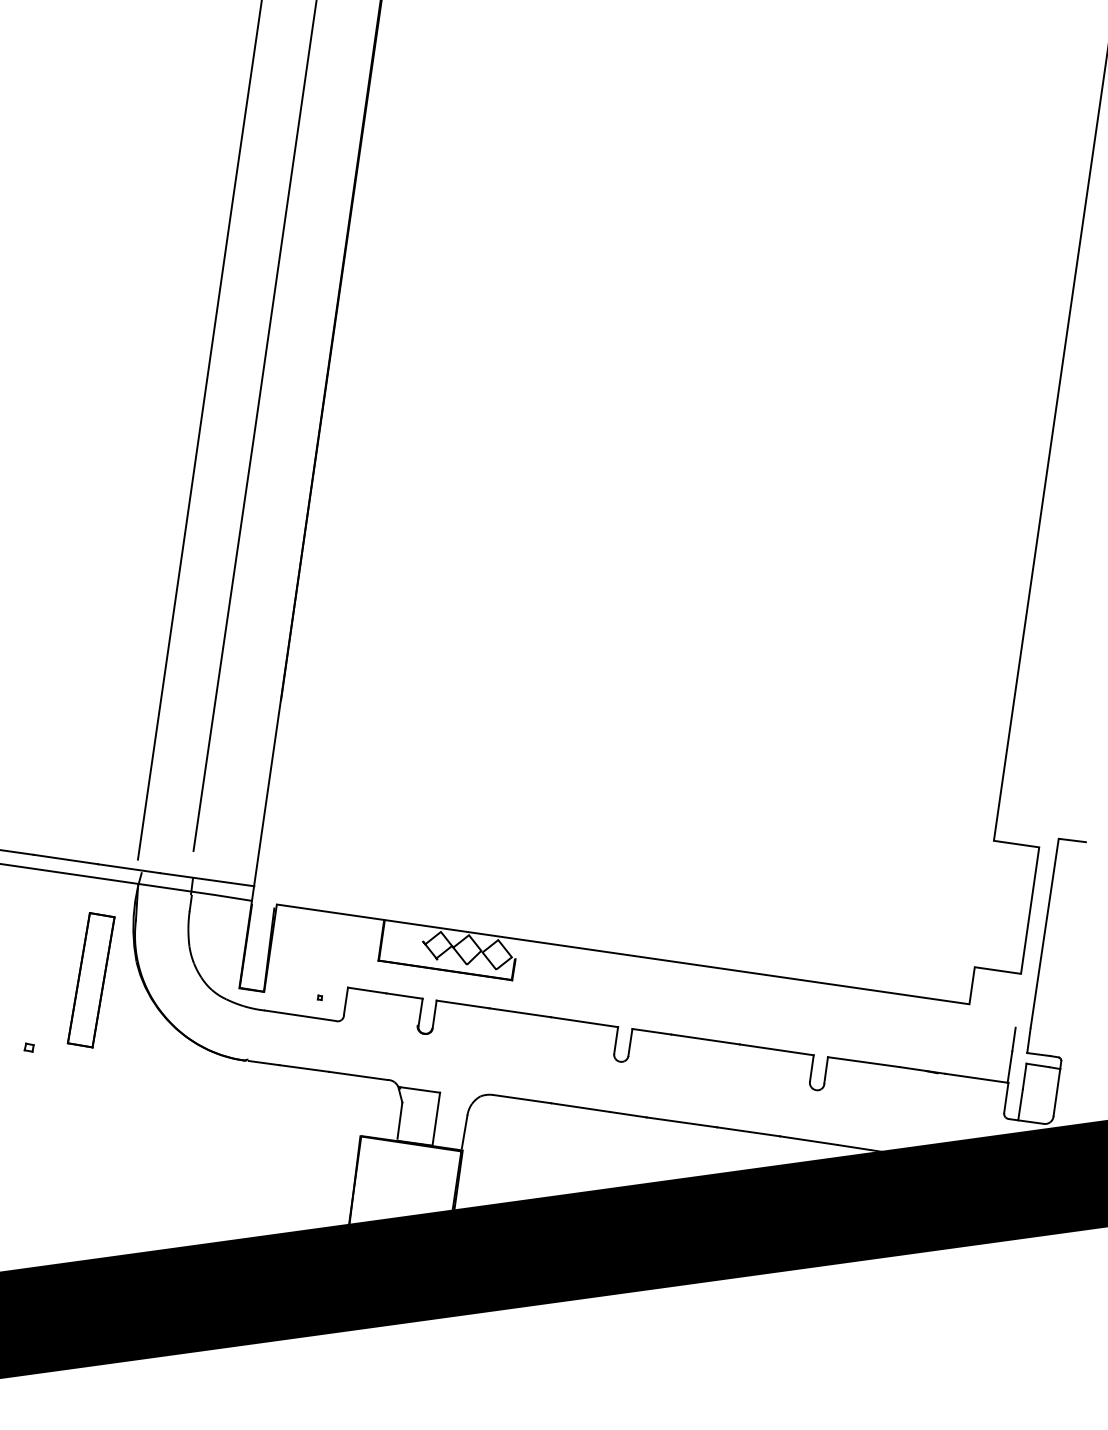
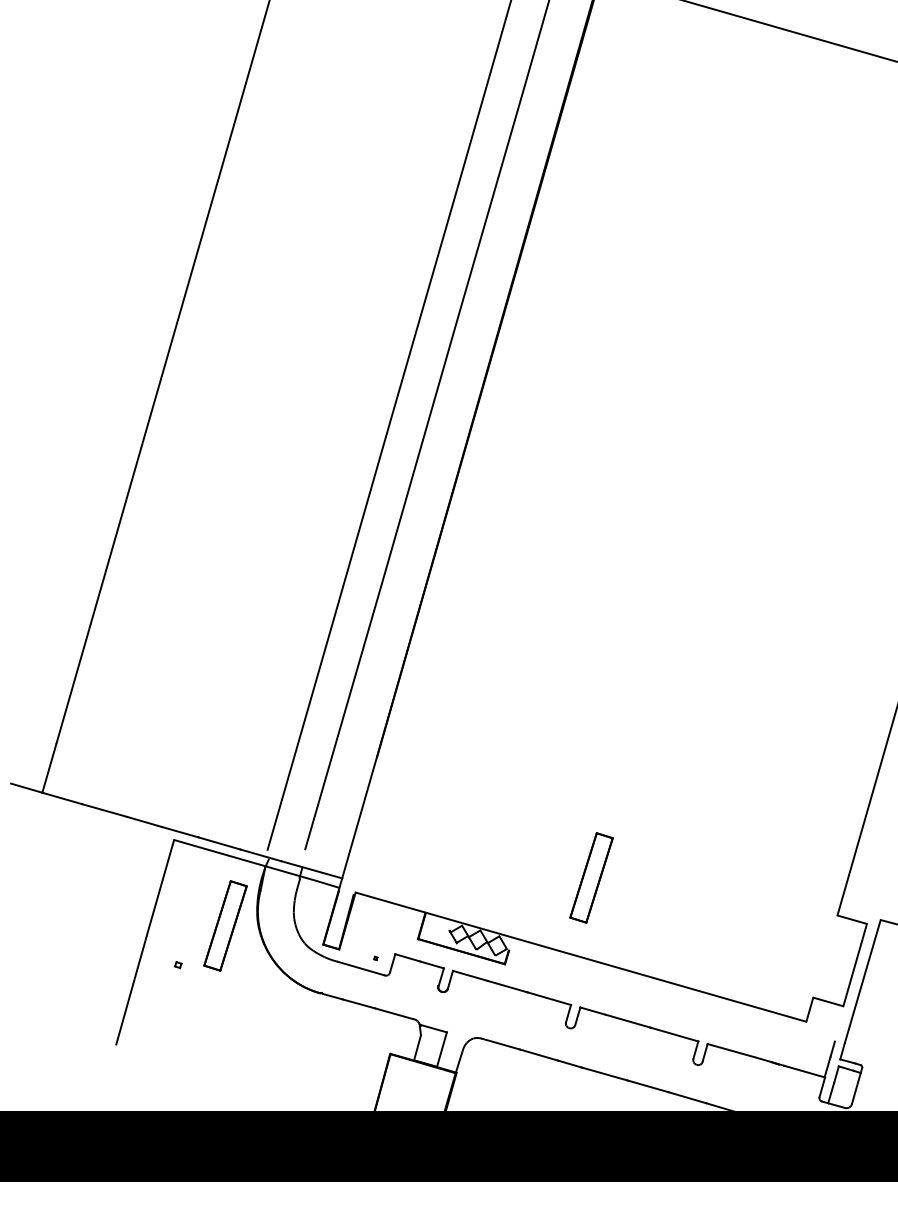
part: (622, 834) -> (591, 877), added

